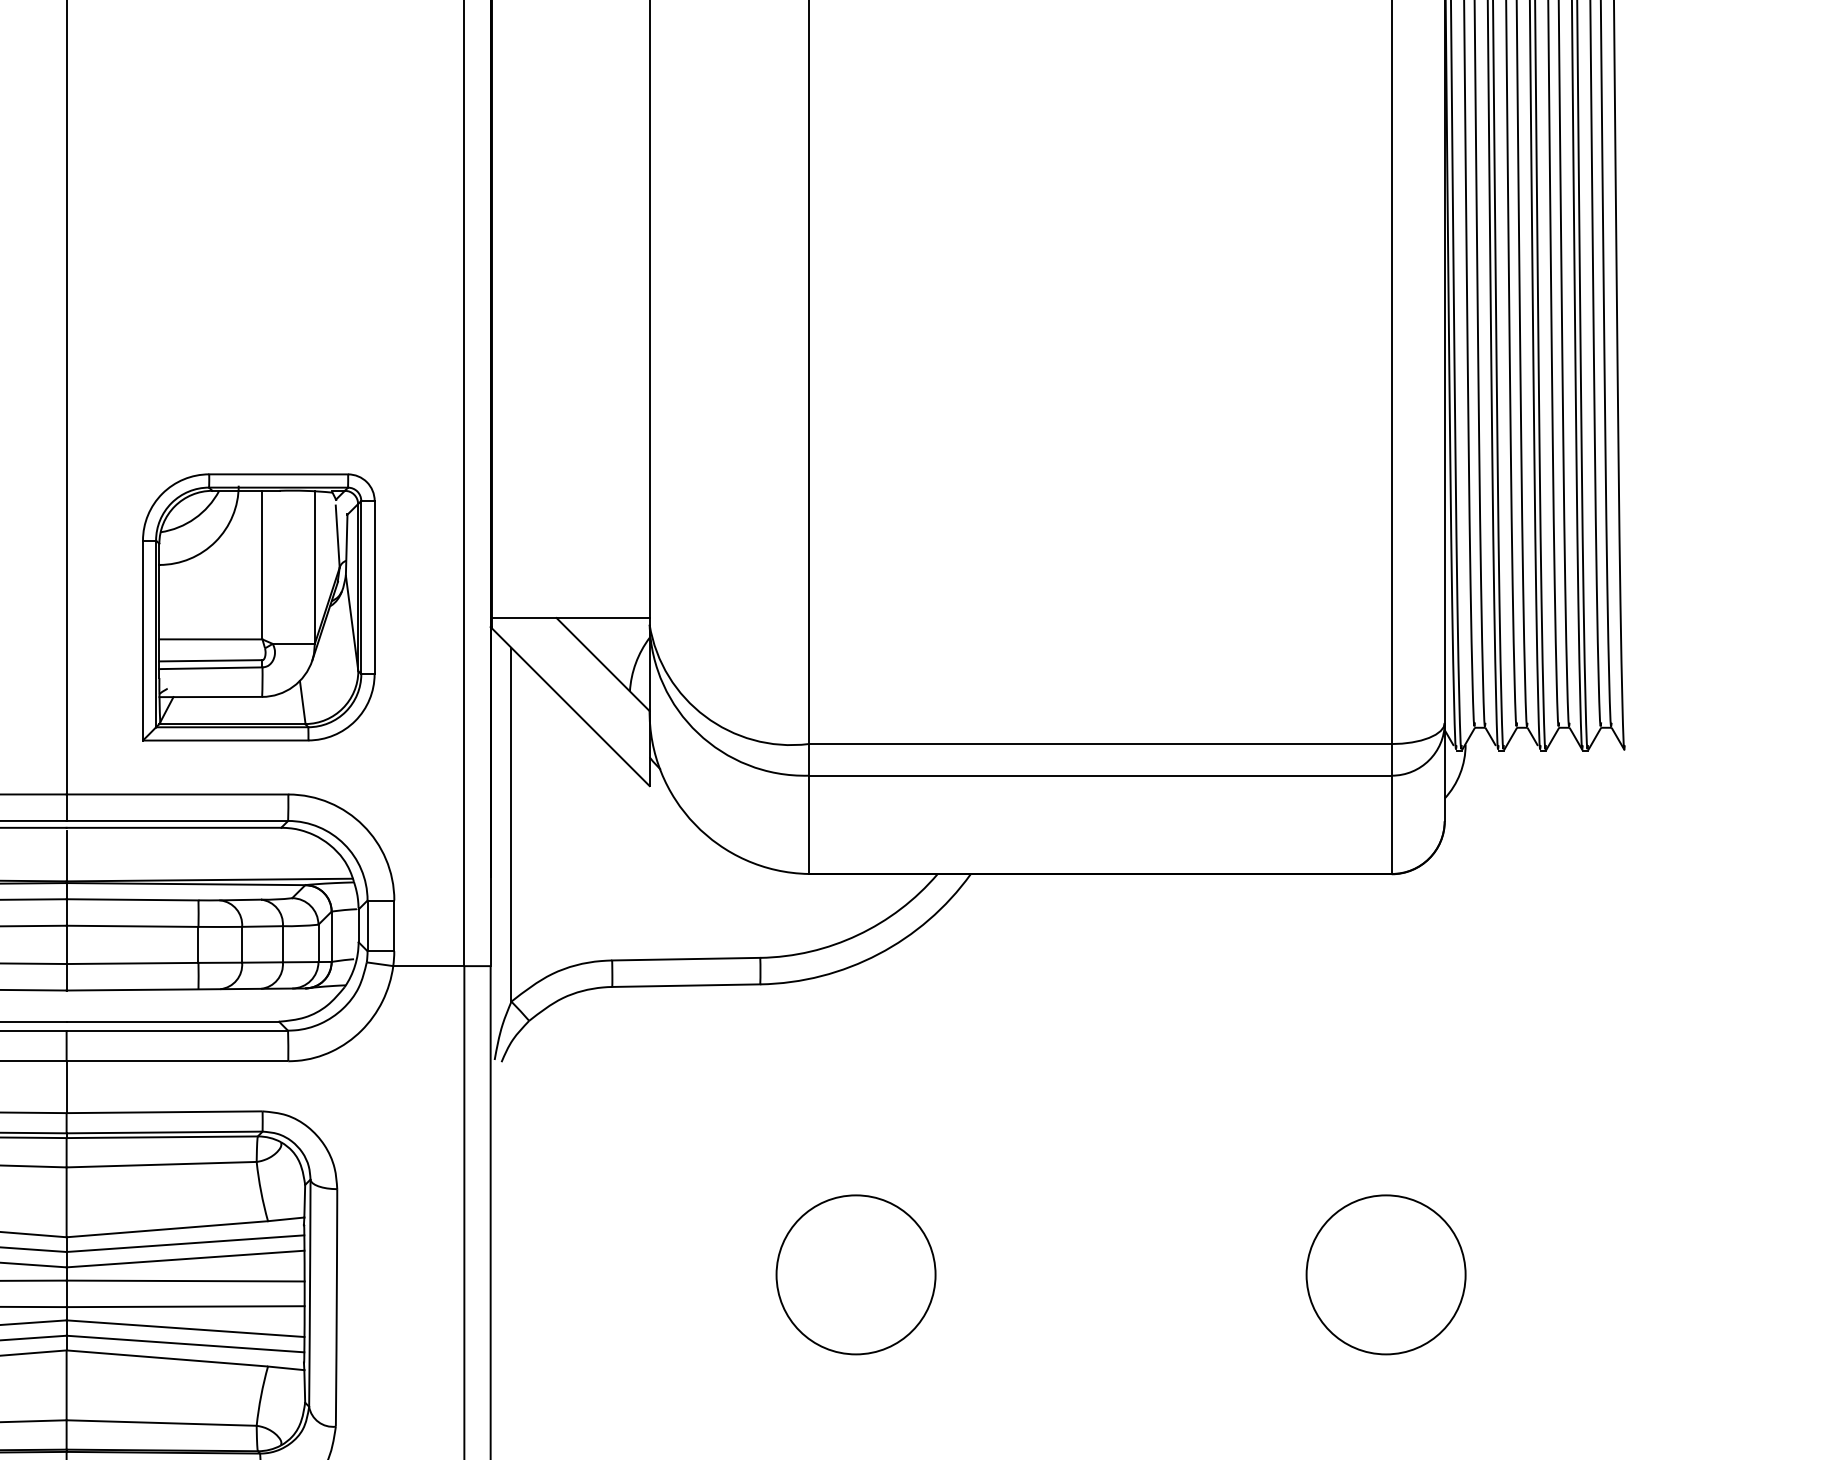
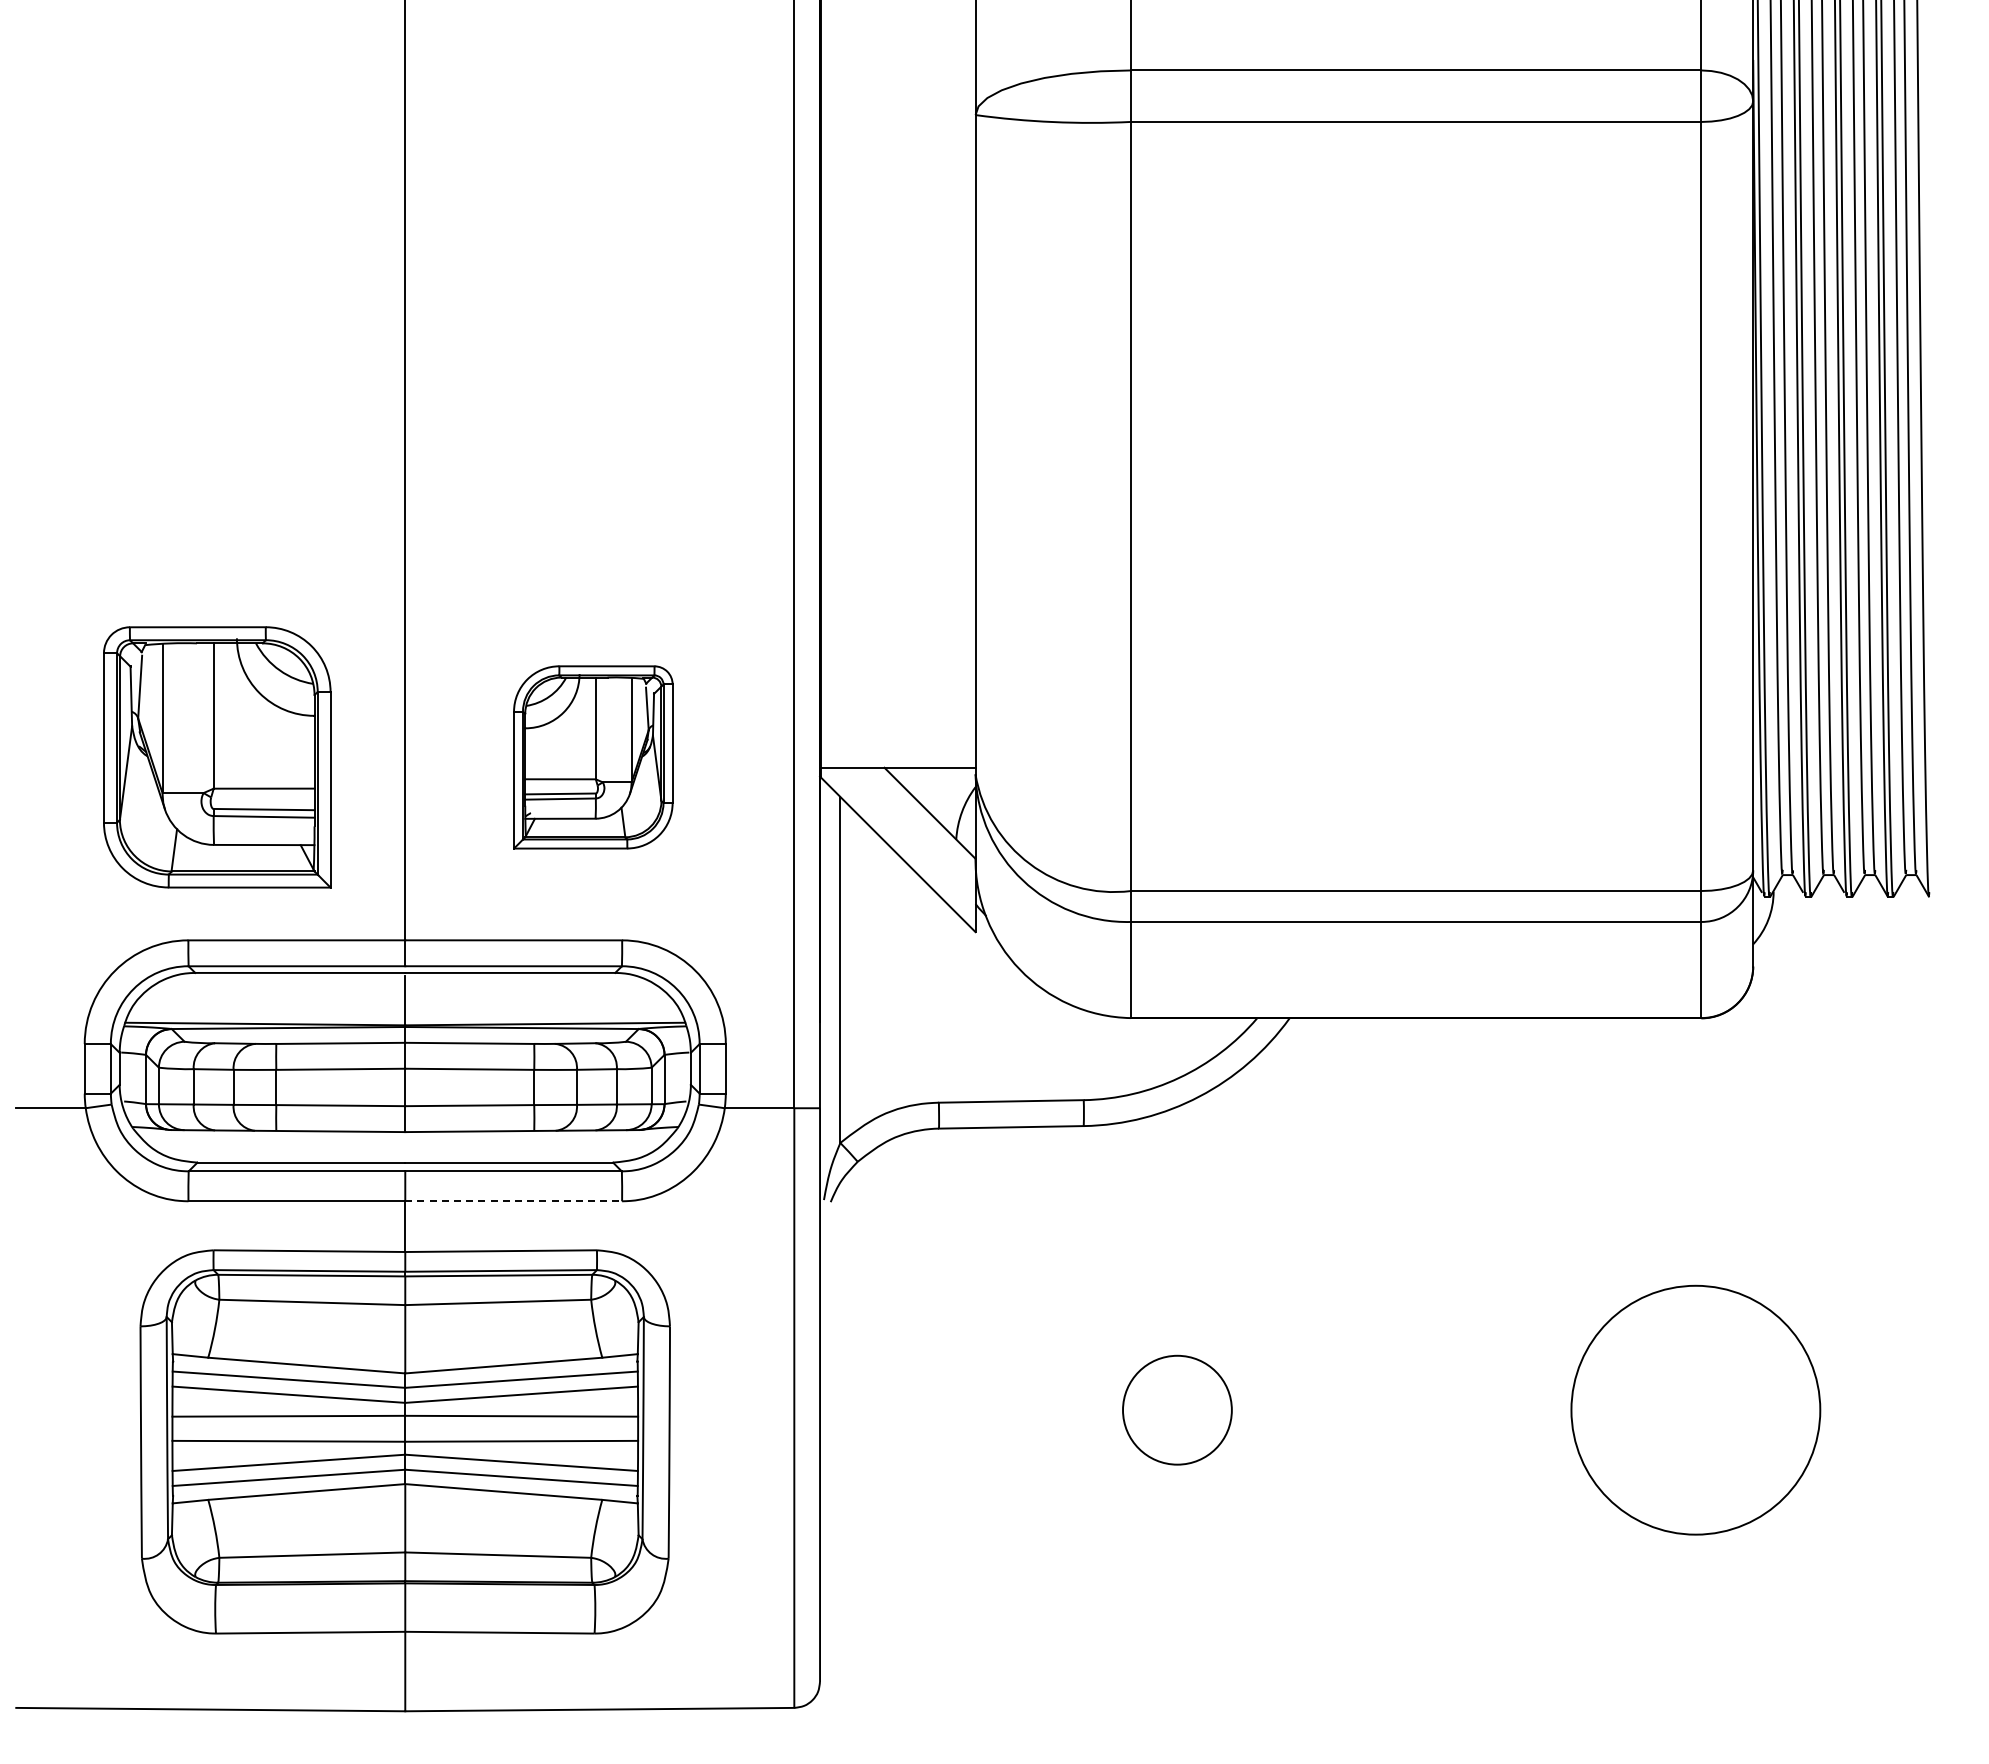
part: (259, 607) -> (593, 757), size x0.7
line: (177, 1061) -> (513, 1201), solid -> dashed
circle: (856, 1275) -> (1177, 1410), size x0.7
circle: (1385, 1275) -> (1695, 1410), size x1.6

